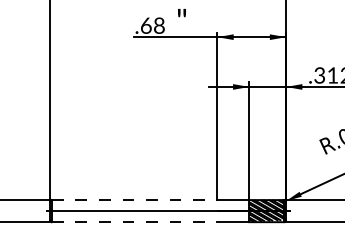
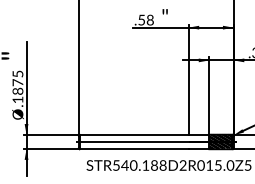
text: (145, 24) -> (141, 19), .68 -> .58
line: (135, 199) -> (134, 134), dashed -> solid
line: (135, 222) -> (134, 149), dashed -> solid

